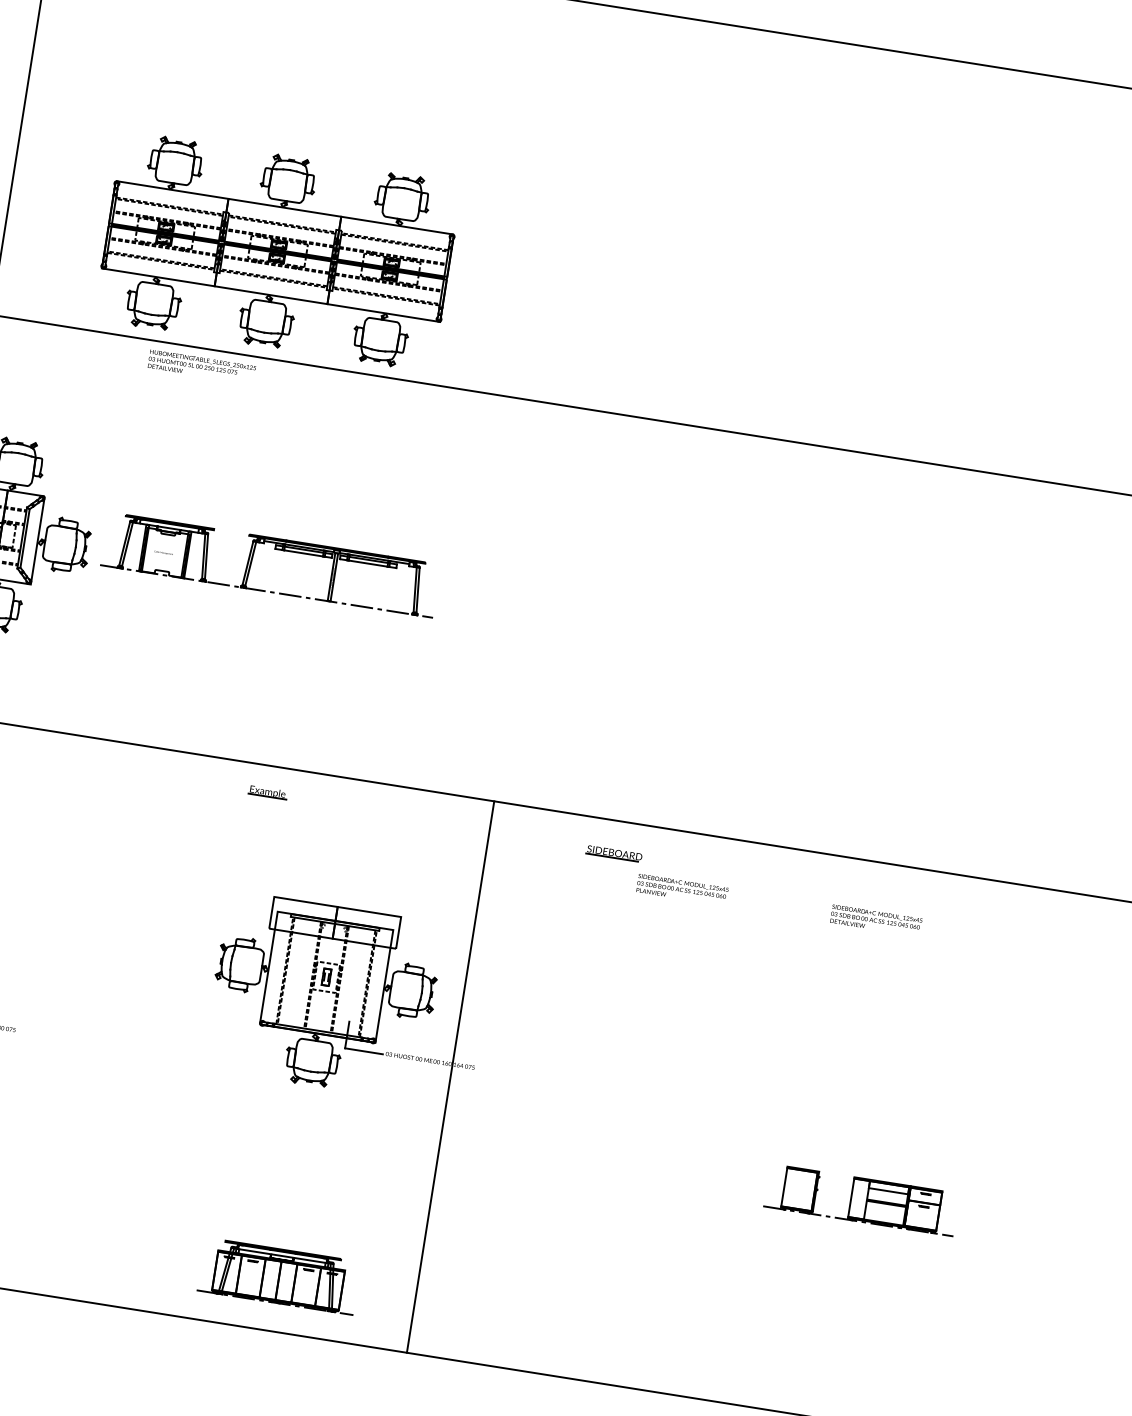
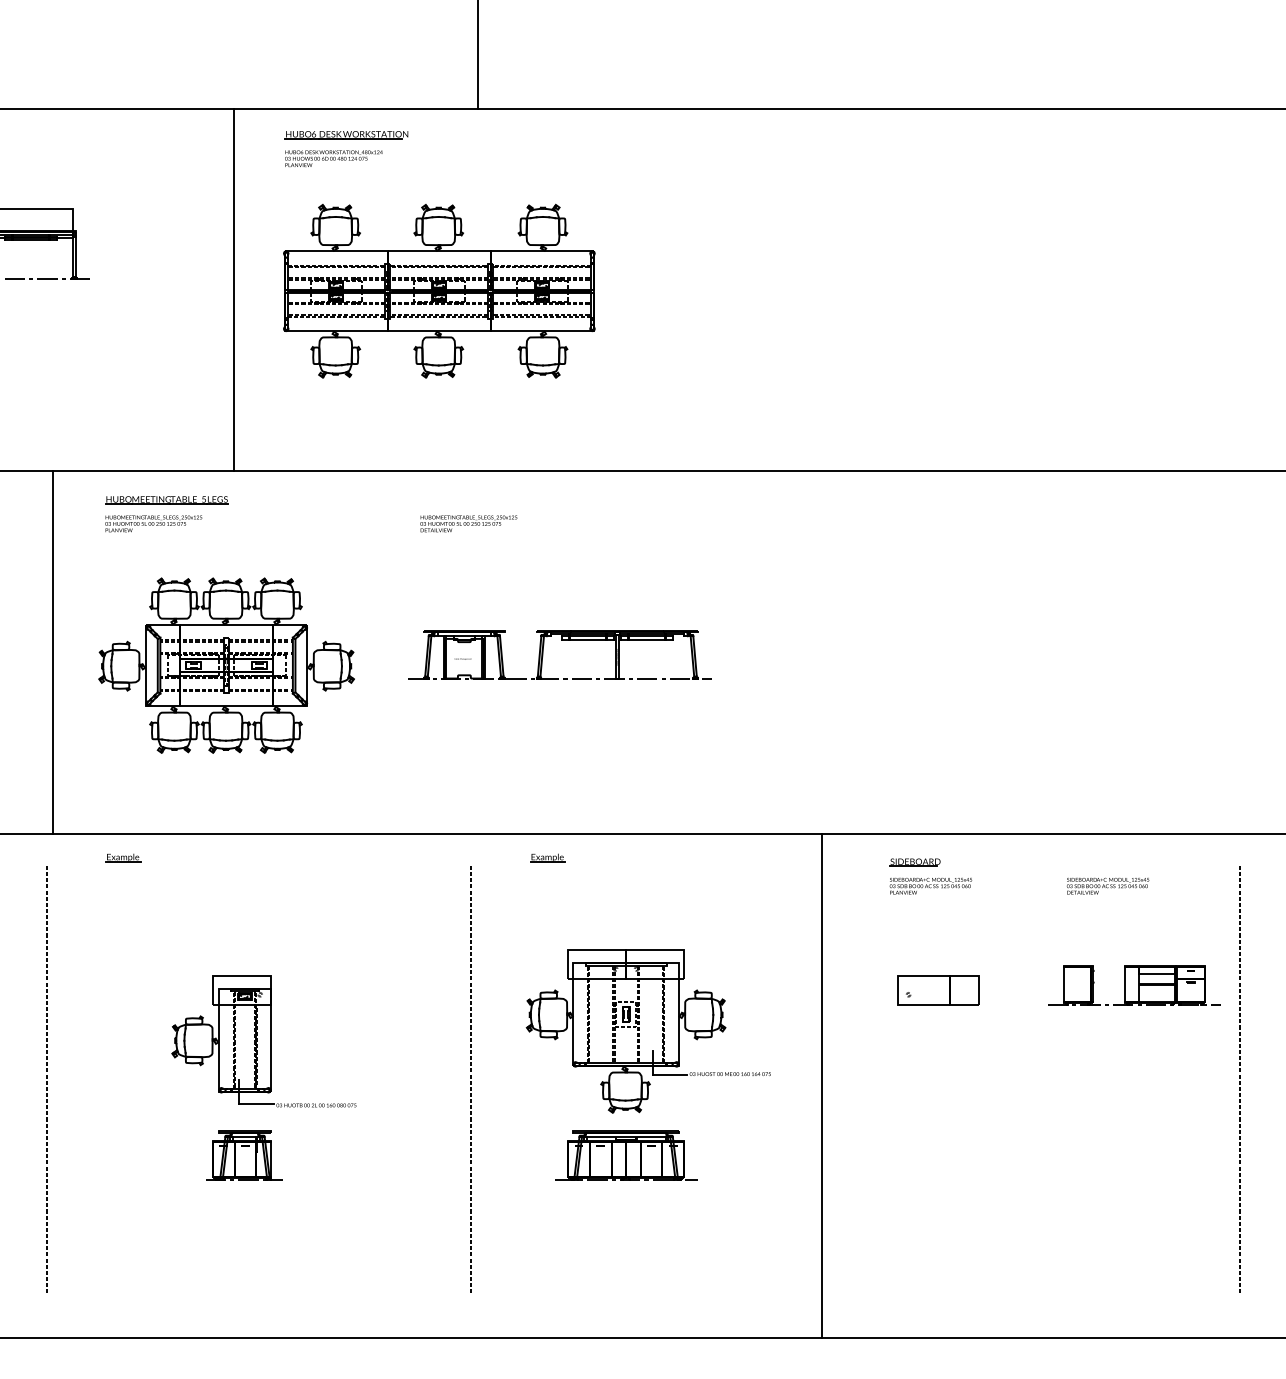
part: (278, 250) -> (439, 290), moved
text: (201, 366) -> (468, 523), moved
part: (274, 549) -> (561, 640), moved
part: (613, 853) -> (914, 862), moved
part: (672, 1005) -> (938, 990), added
line: (146, 1020) -> (471, 1078), added
line: (450, 1076) -> (821, 1085), moved
line: (987, 1154) -> (1240, 1078), added
part: (861, 1200) -> (1134, 985), moved
part: (279, 1276) -> (626, 1155), moved

